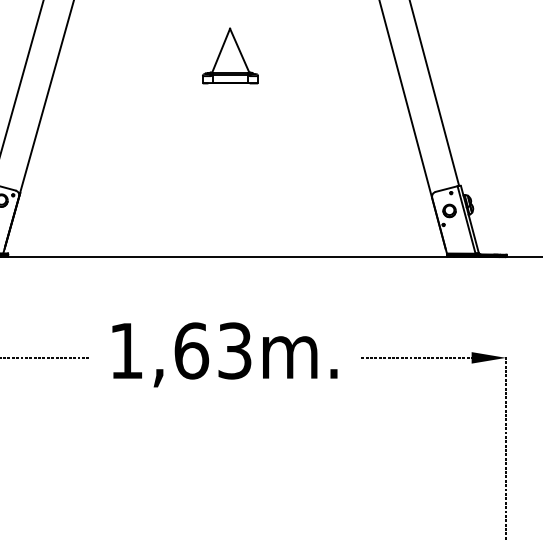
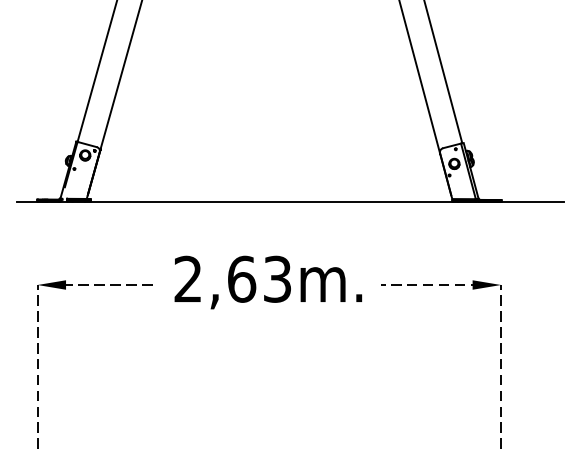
part: (229, 55) -> (273, 35), removed
text: (125, 349) -> (187, 278), 1,63m. -> 2,63m.

